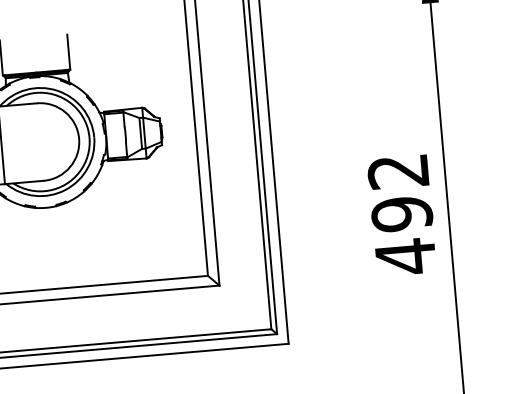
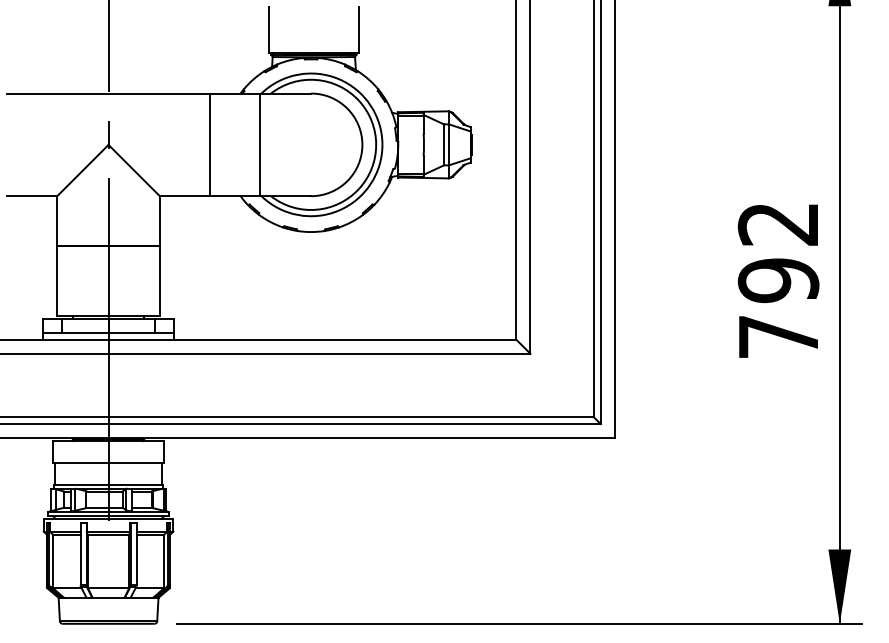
text: (405, 256) -> (778, 336), 492 -> 792

